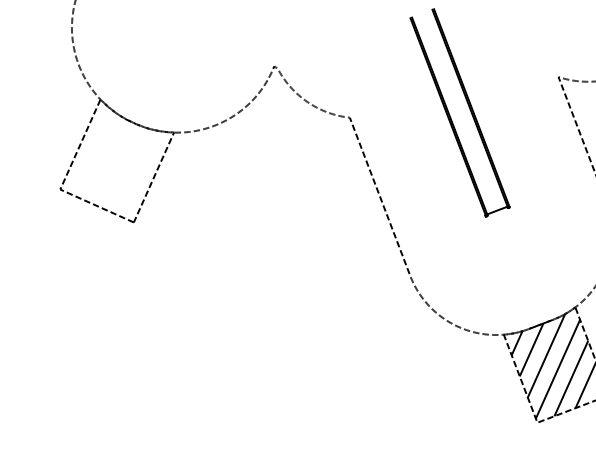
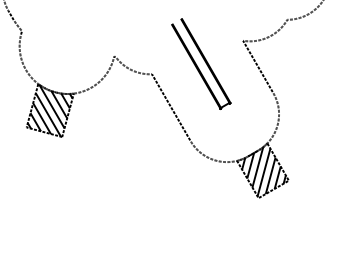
hatch: (115, 160) -> (49, 110), added

